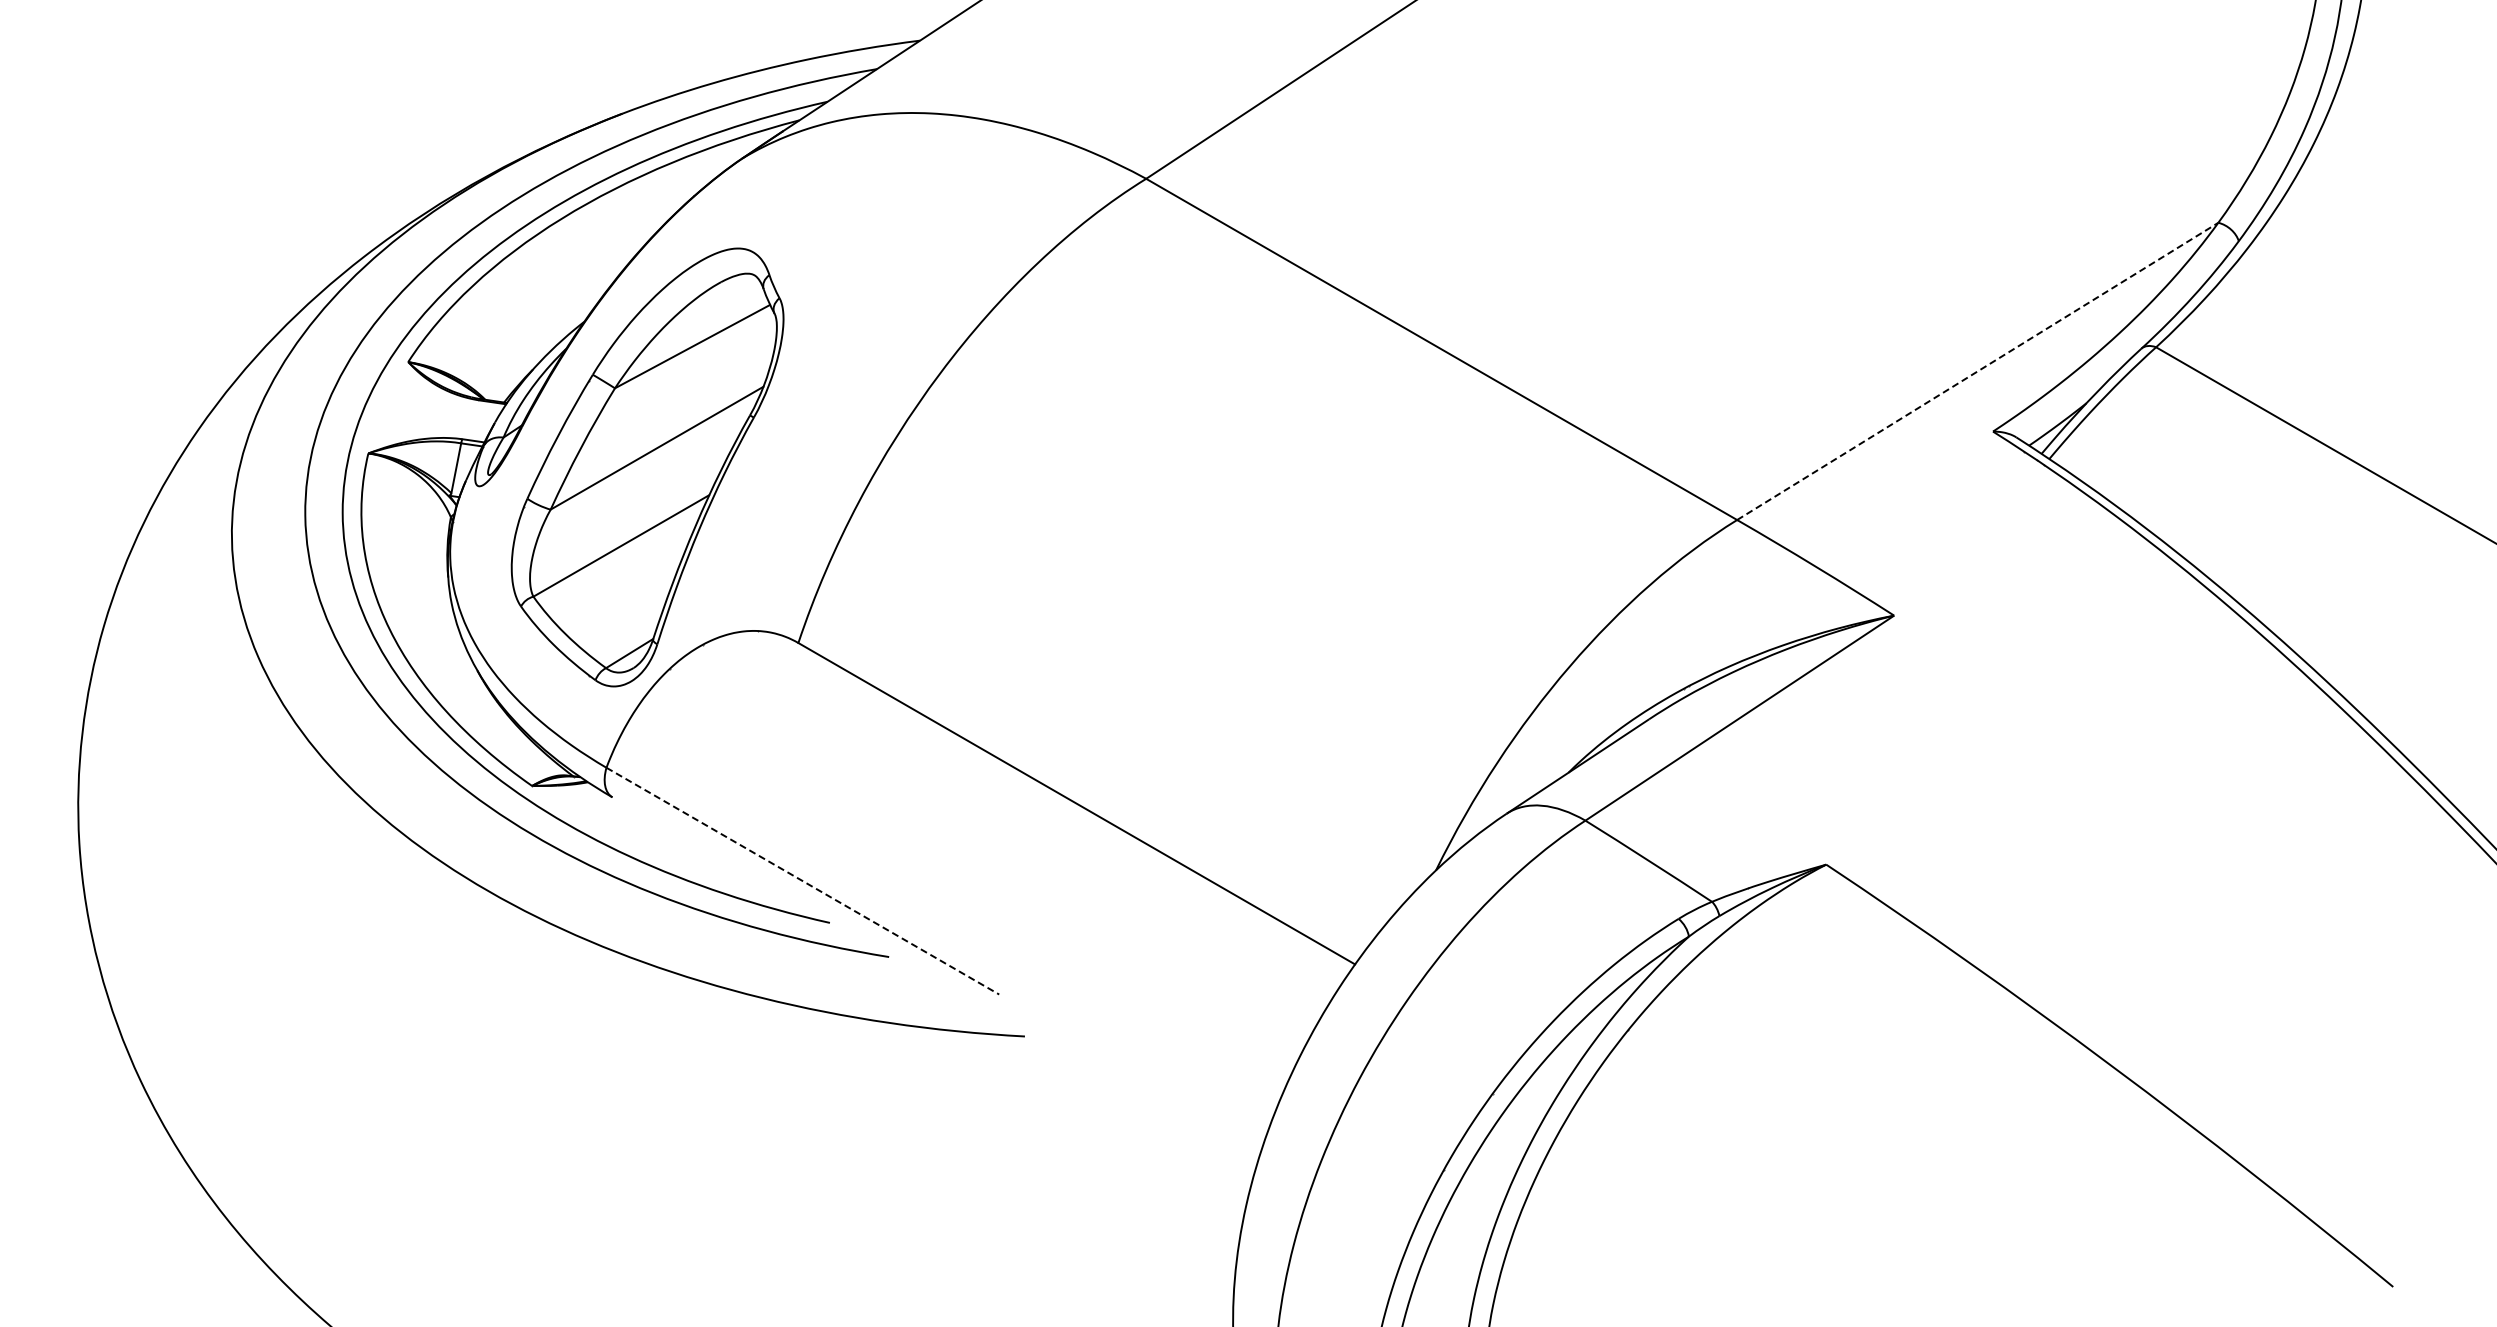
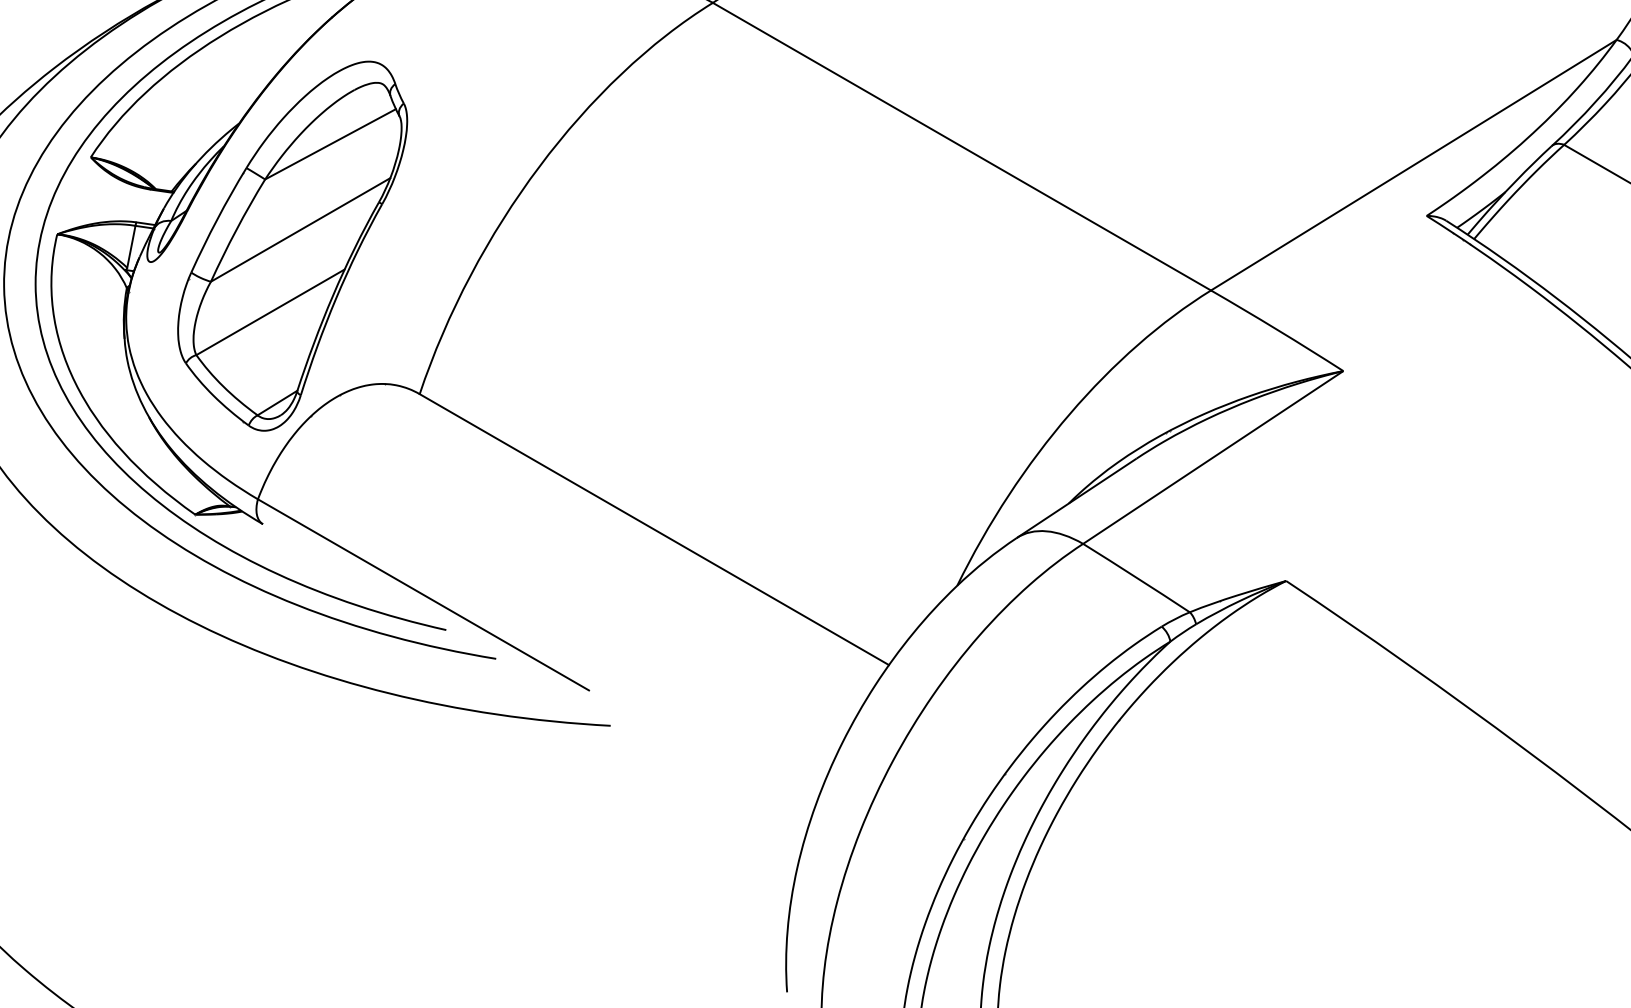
line: (1977, 371) -> (1413, 165), dashed -> solid
line: (802, 881) -> (423, 595), dashed -> solid

